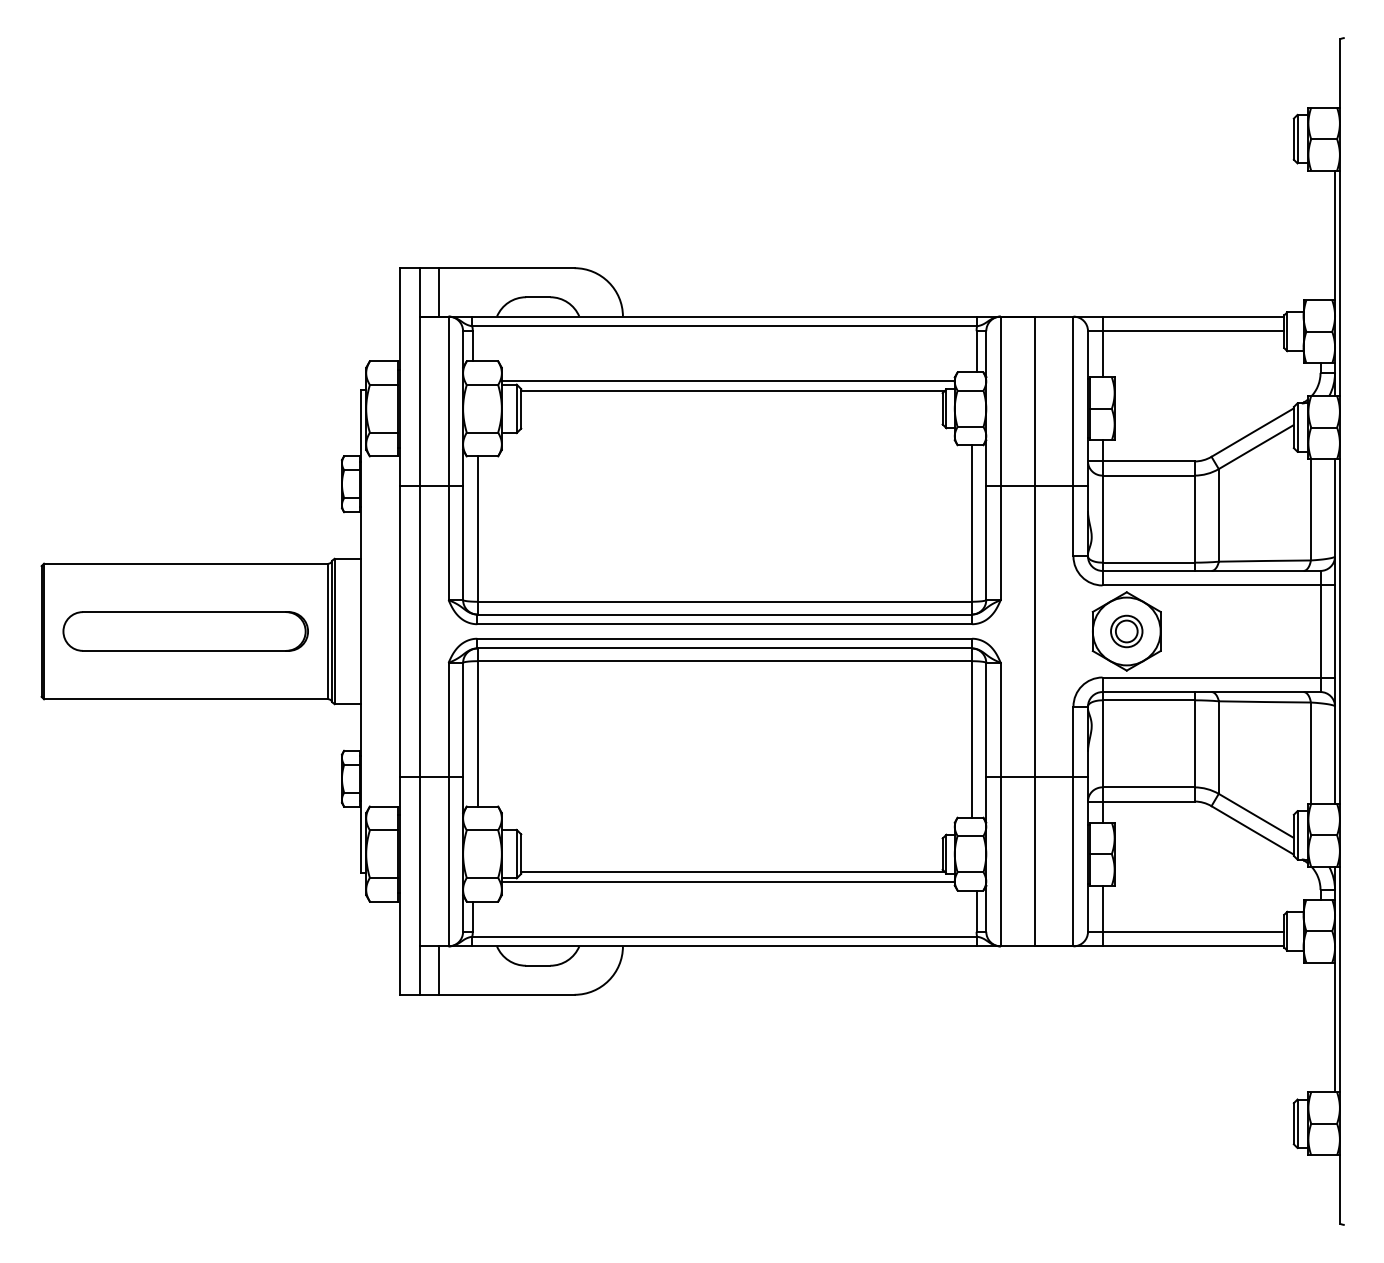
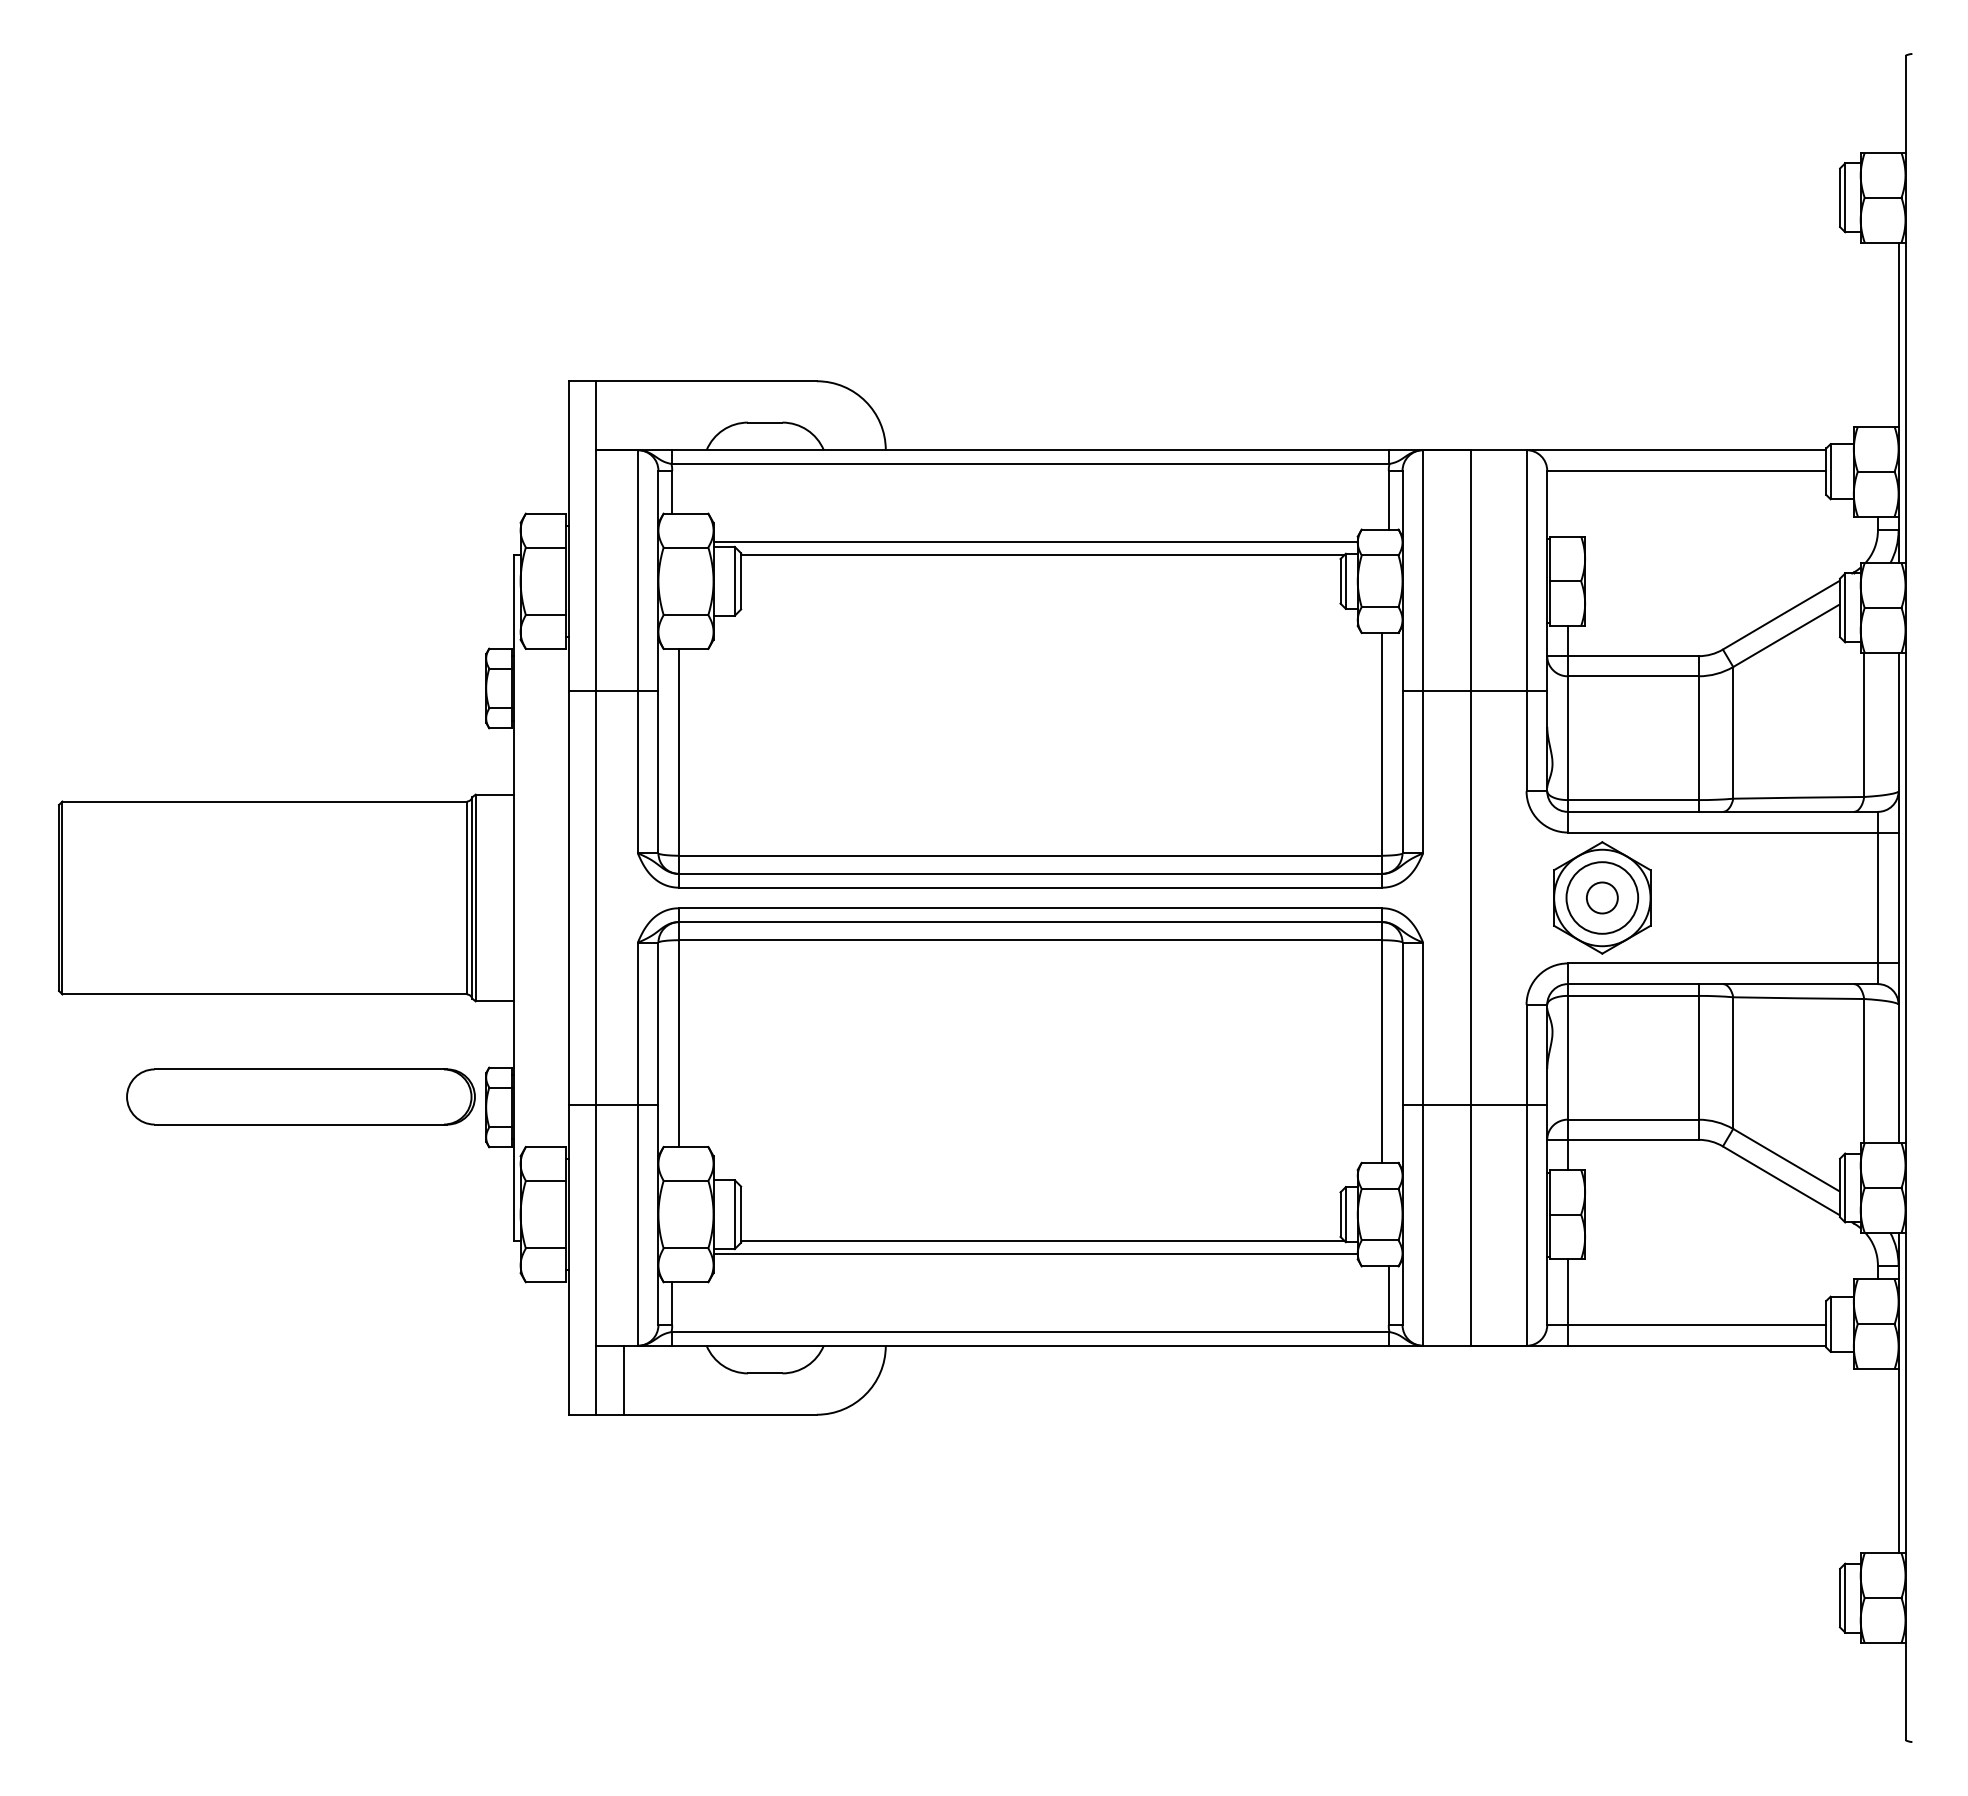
line: (439, 292) -> (624, 415), removed
line: (1102, 347) -> (1567, 493), removed
part: (185, 631) -> (300, 1096), moved
circle: (1126, 631) -> (1601, 897), size x1.6

